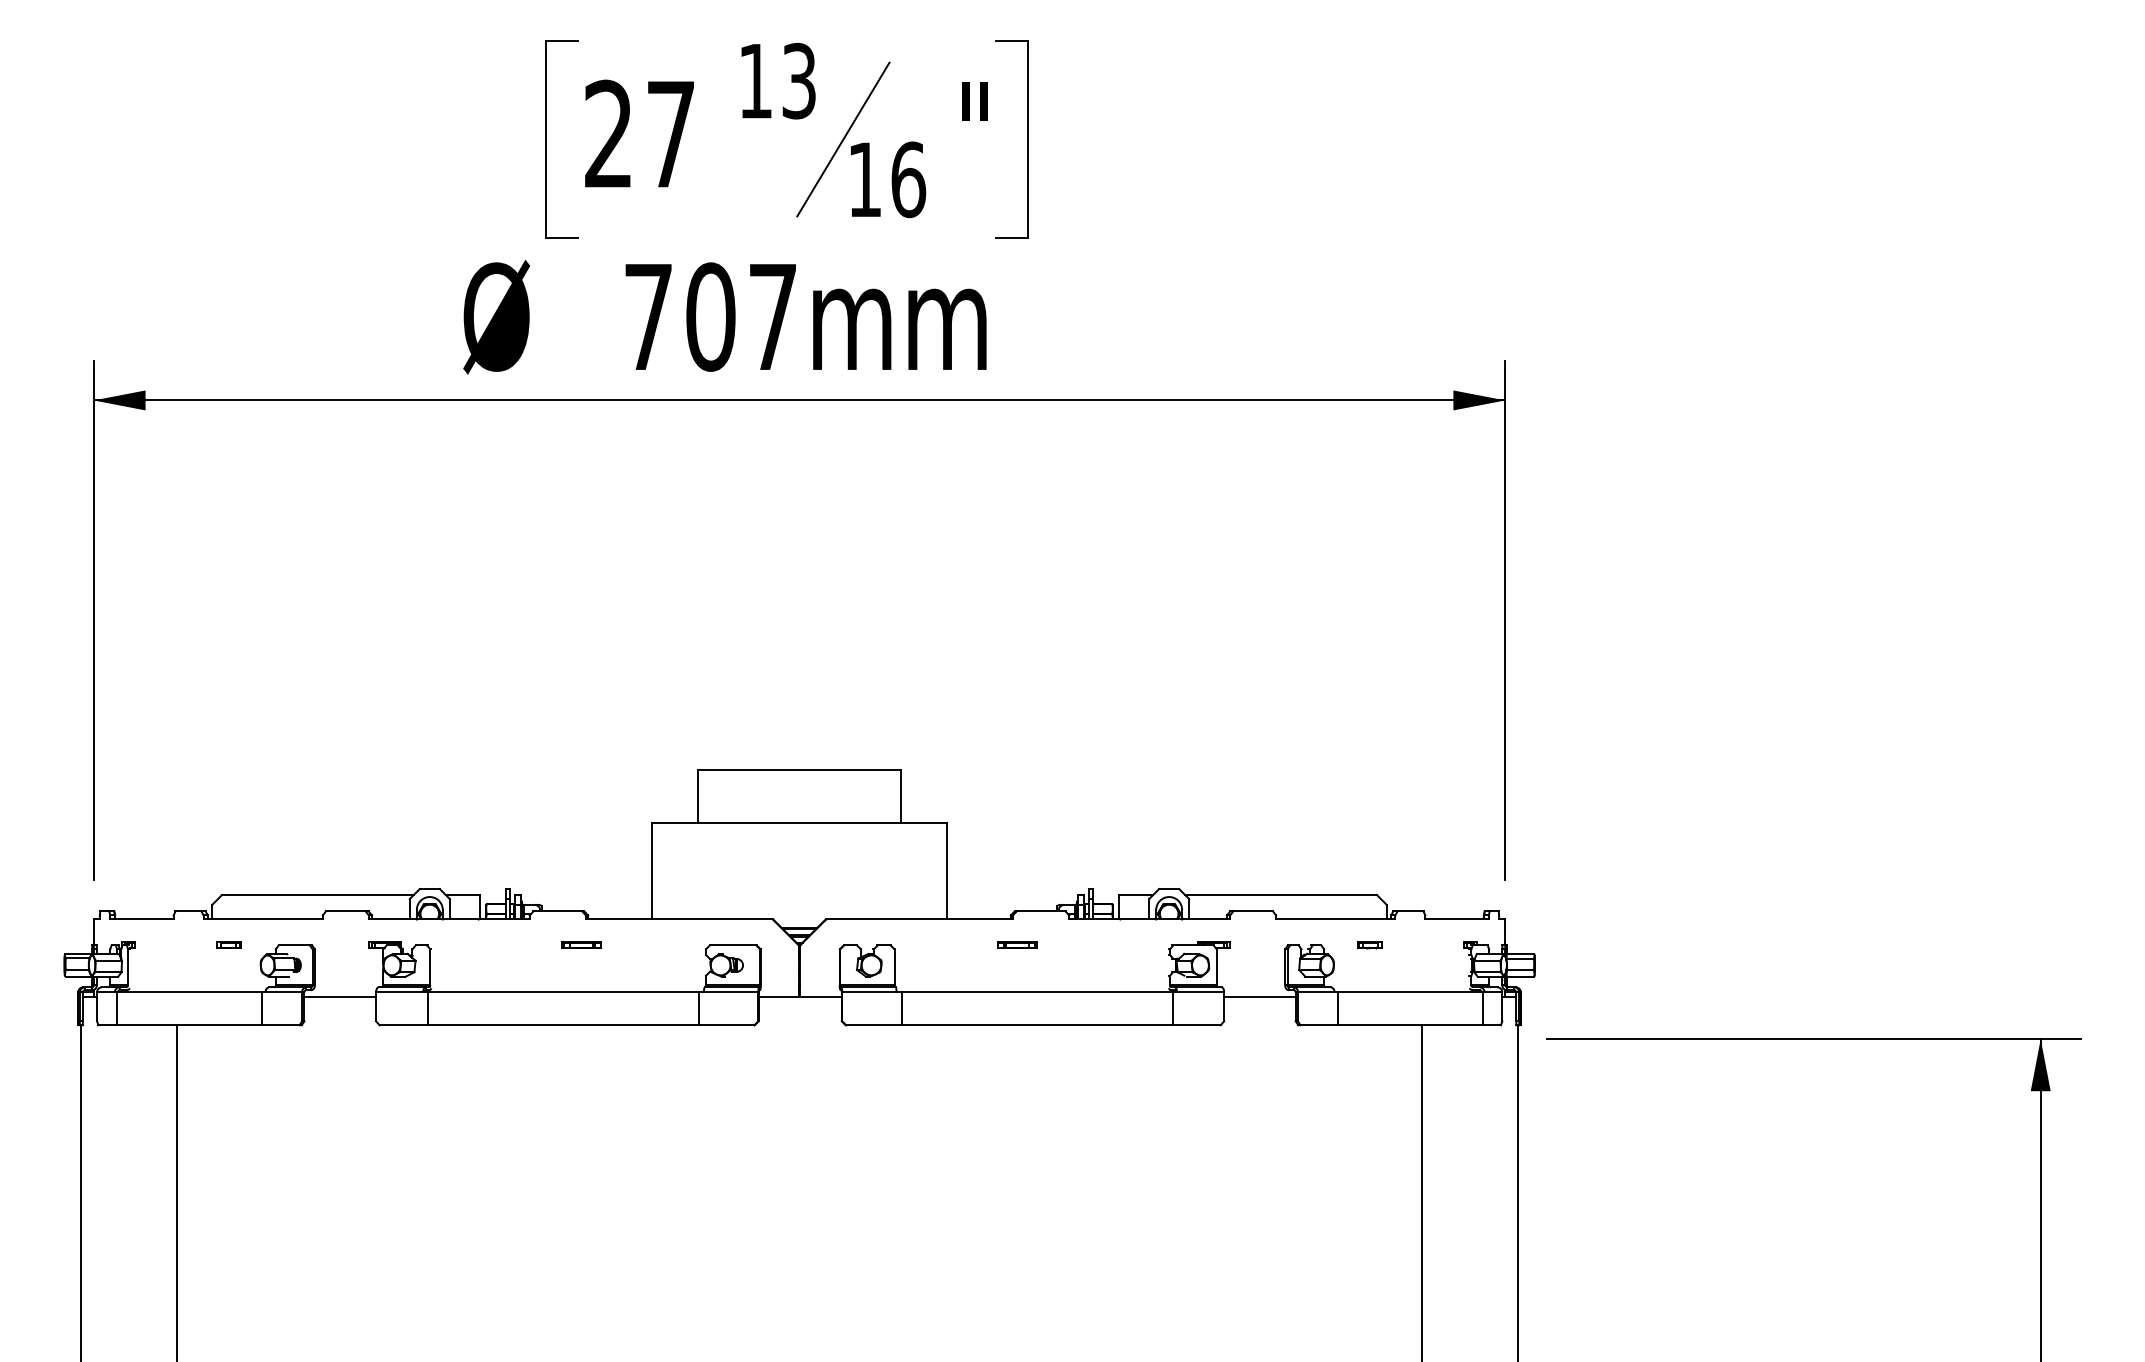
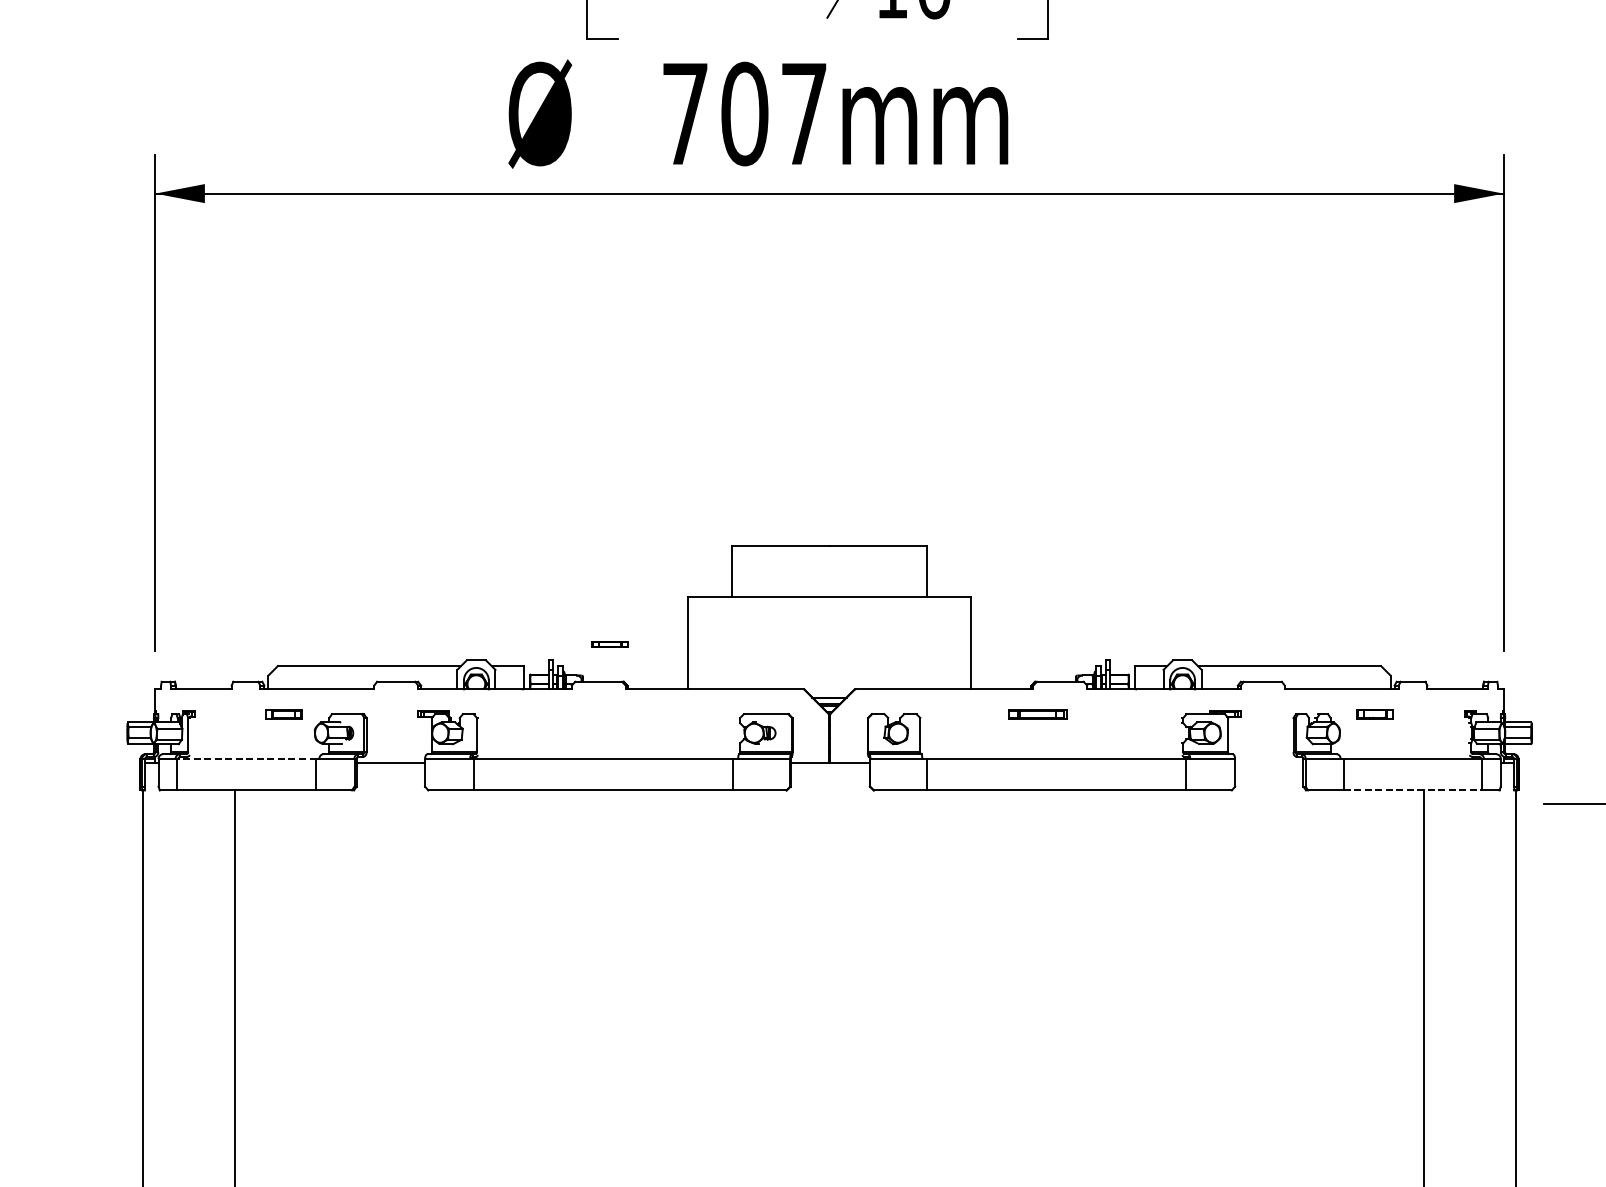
part: (228, 944) -> (284, 713), size x1.6
part: (581, 944) -> (609, 643), moved
part: (1017, 944) -> (1037, 713), size x1.6
part: (1369, 945) -> (1373, 714), size x1.6
line: (189, 992) -> (246, 759), solid -> dashed
line: (1259, 996) -> (1268, 762), removed
line: (1410, 1025) -> (1413, 790), solid -> dashed

